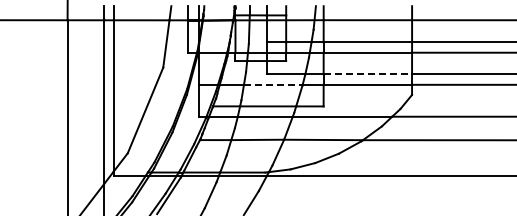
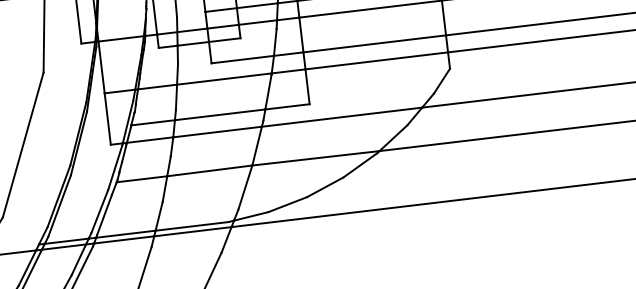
line: (368, 74) -> (375, 44), dashed -> solid
line: (273, 84) -> (224, 78), dashed -> solid

